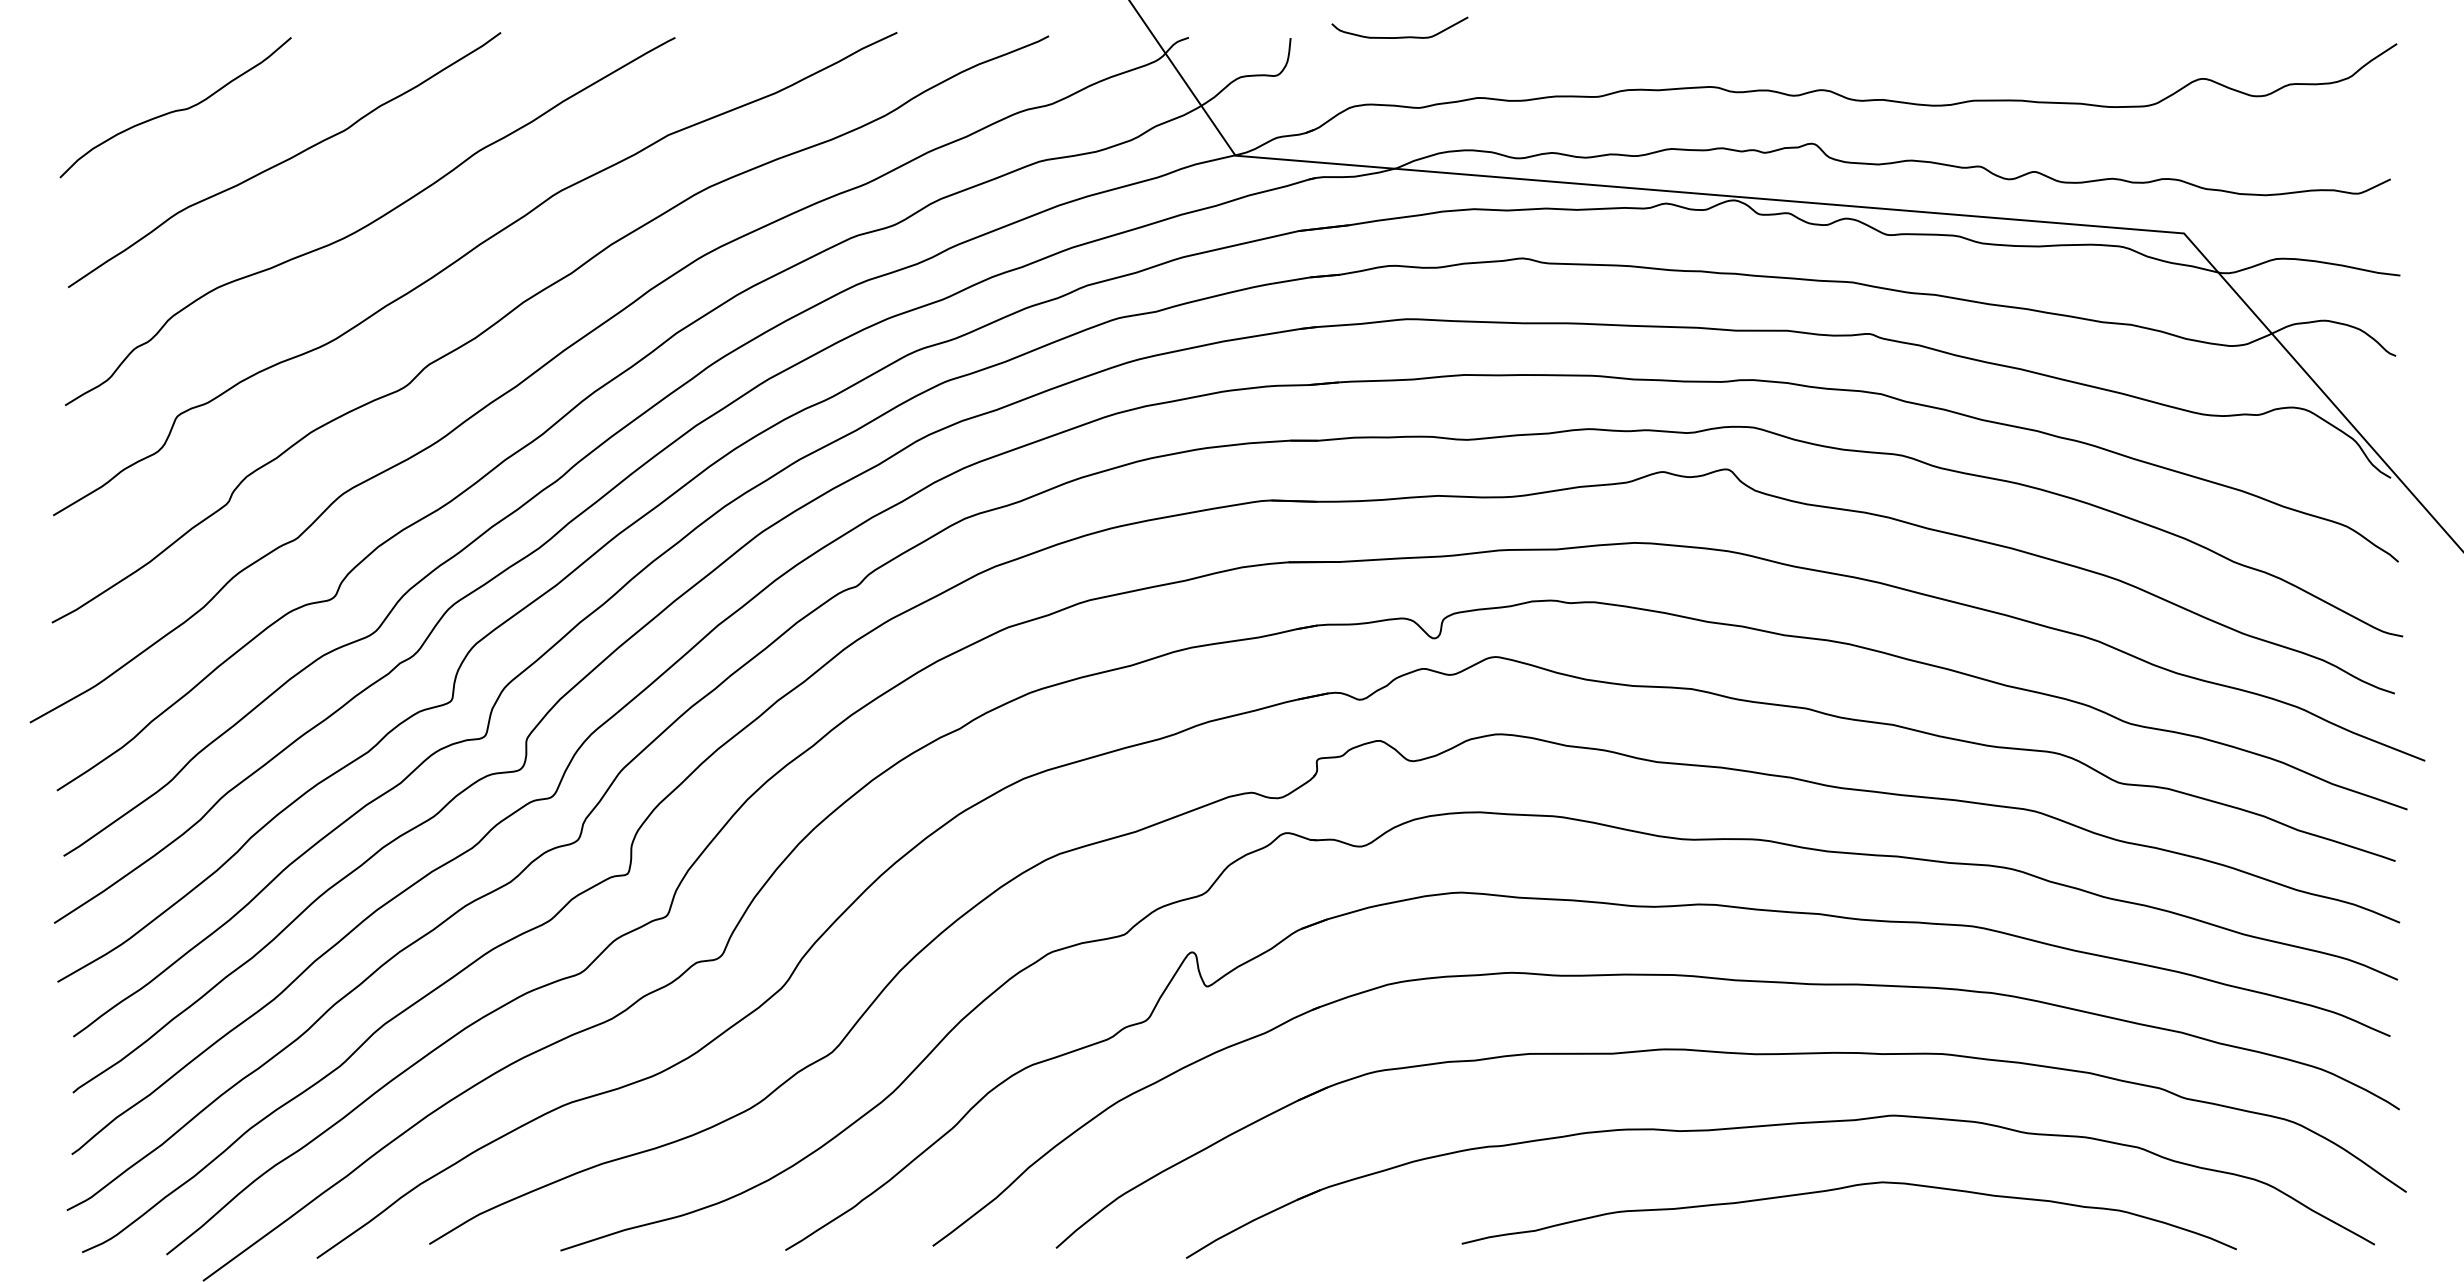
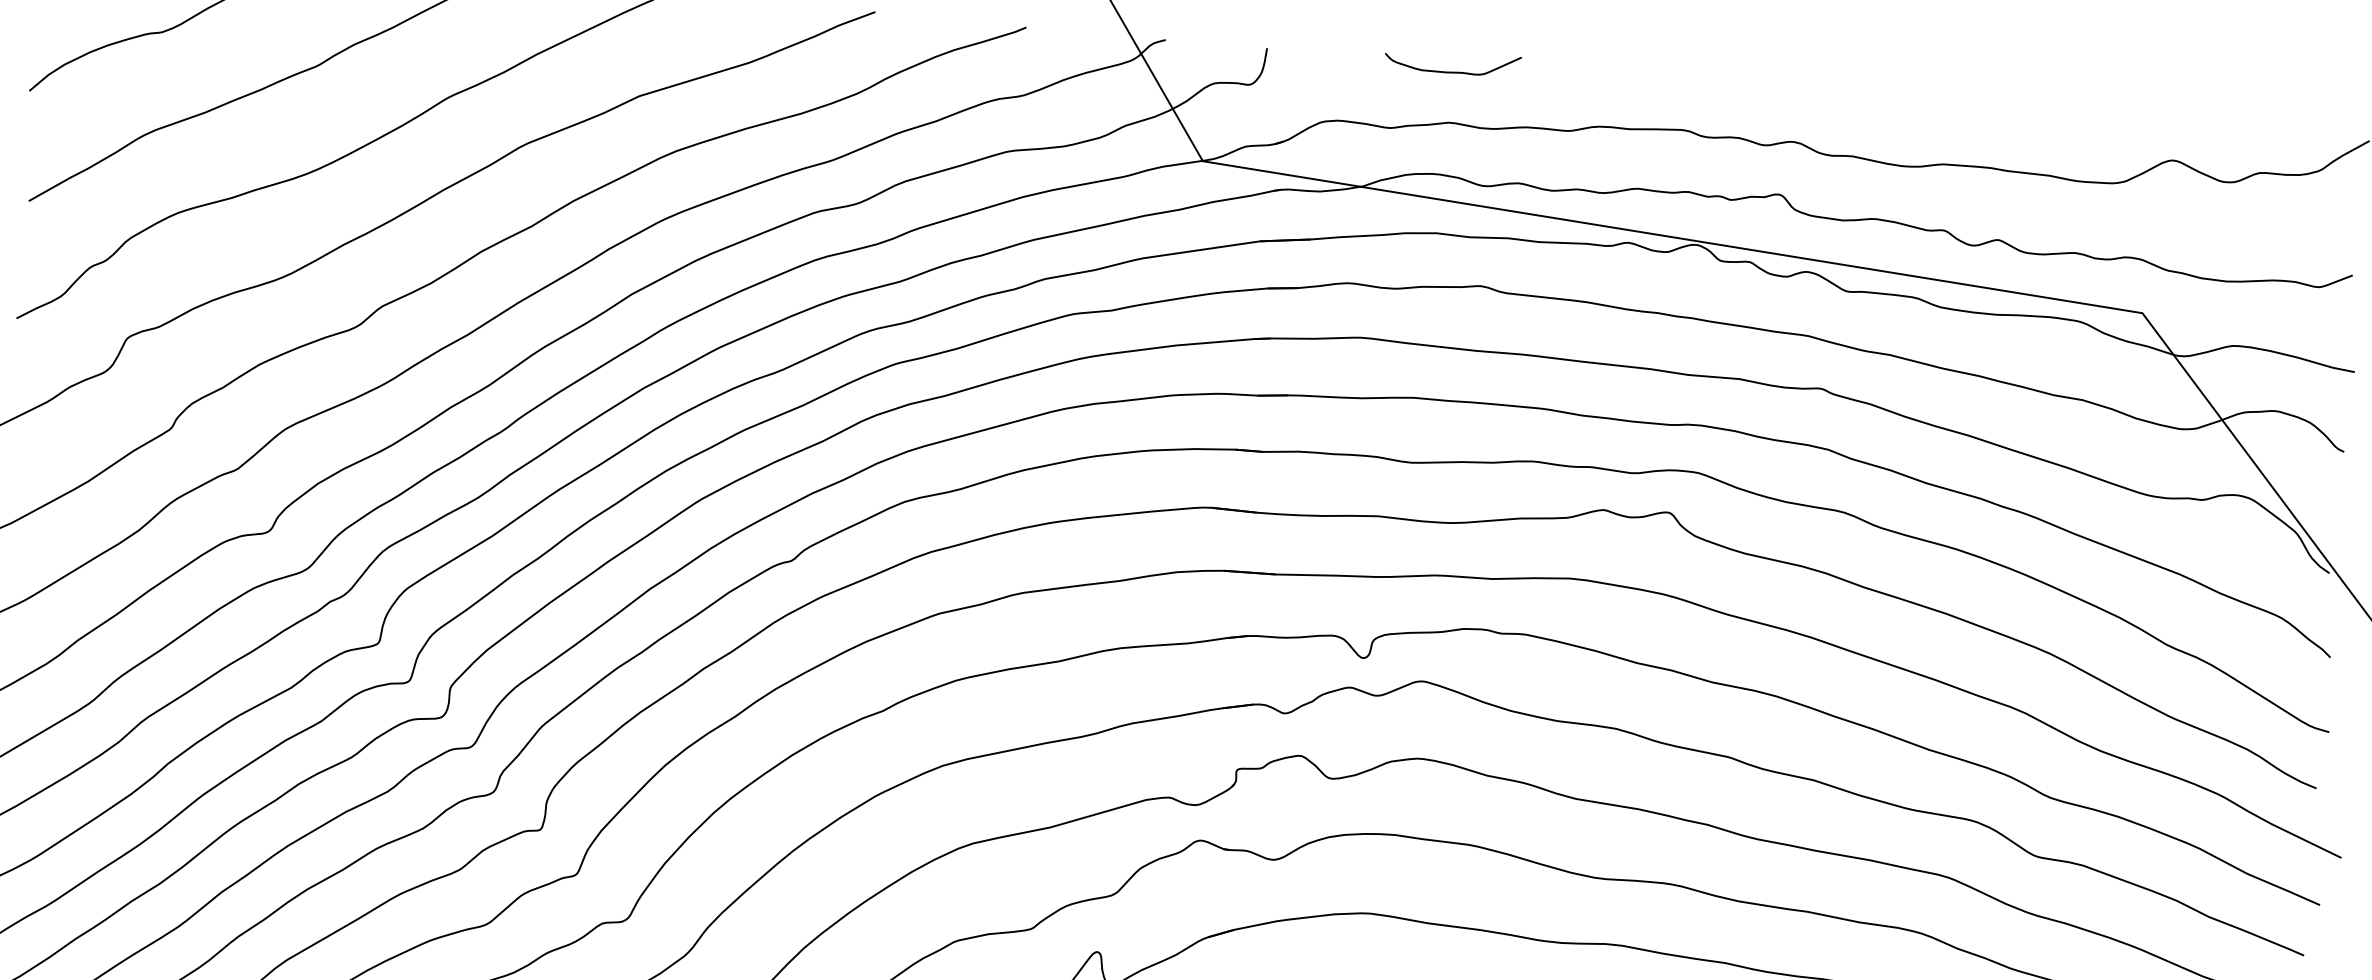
curve: (1399, 36) -> (1451, 71), moved

